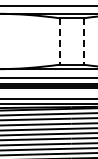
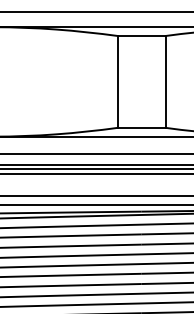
line: (59, 41) -> (117, 81), dashed -> solid
line: (83, 41) -> (165, 81), dashed -> solid

